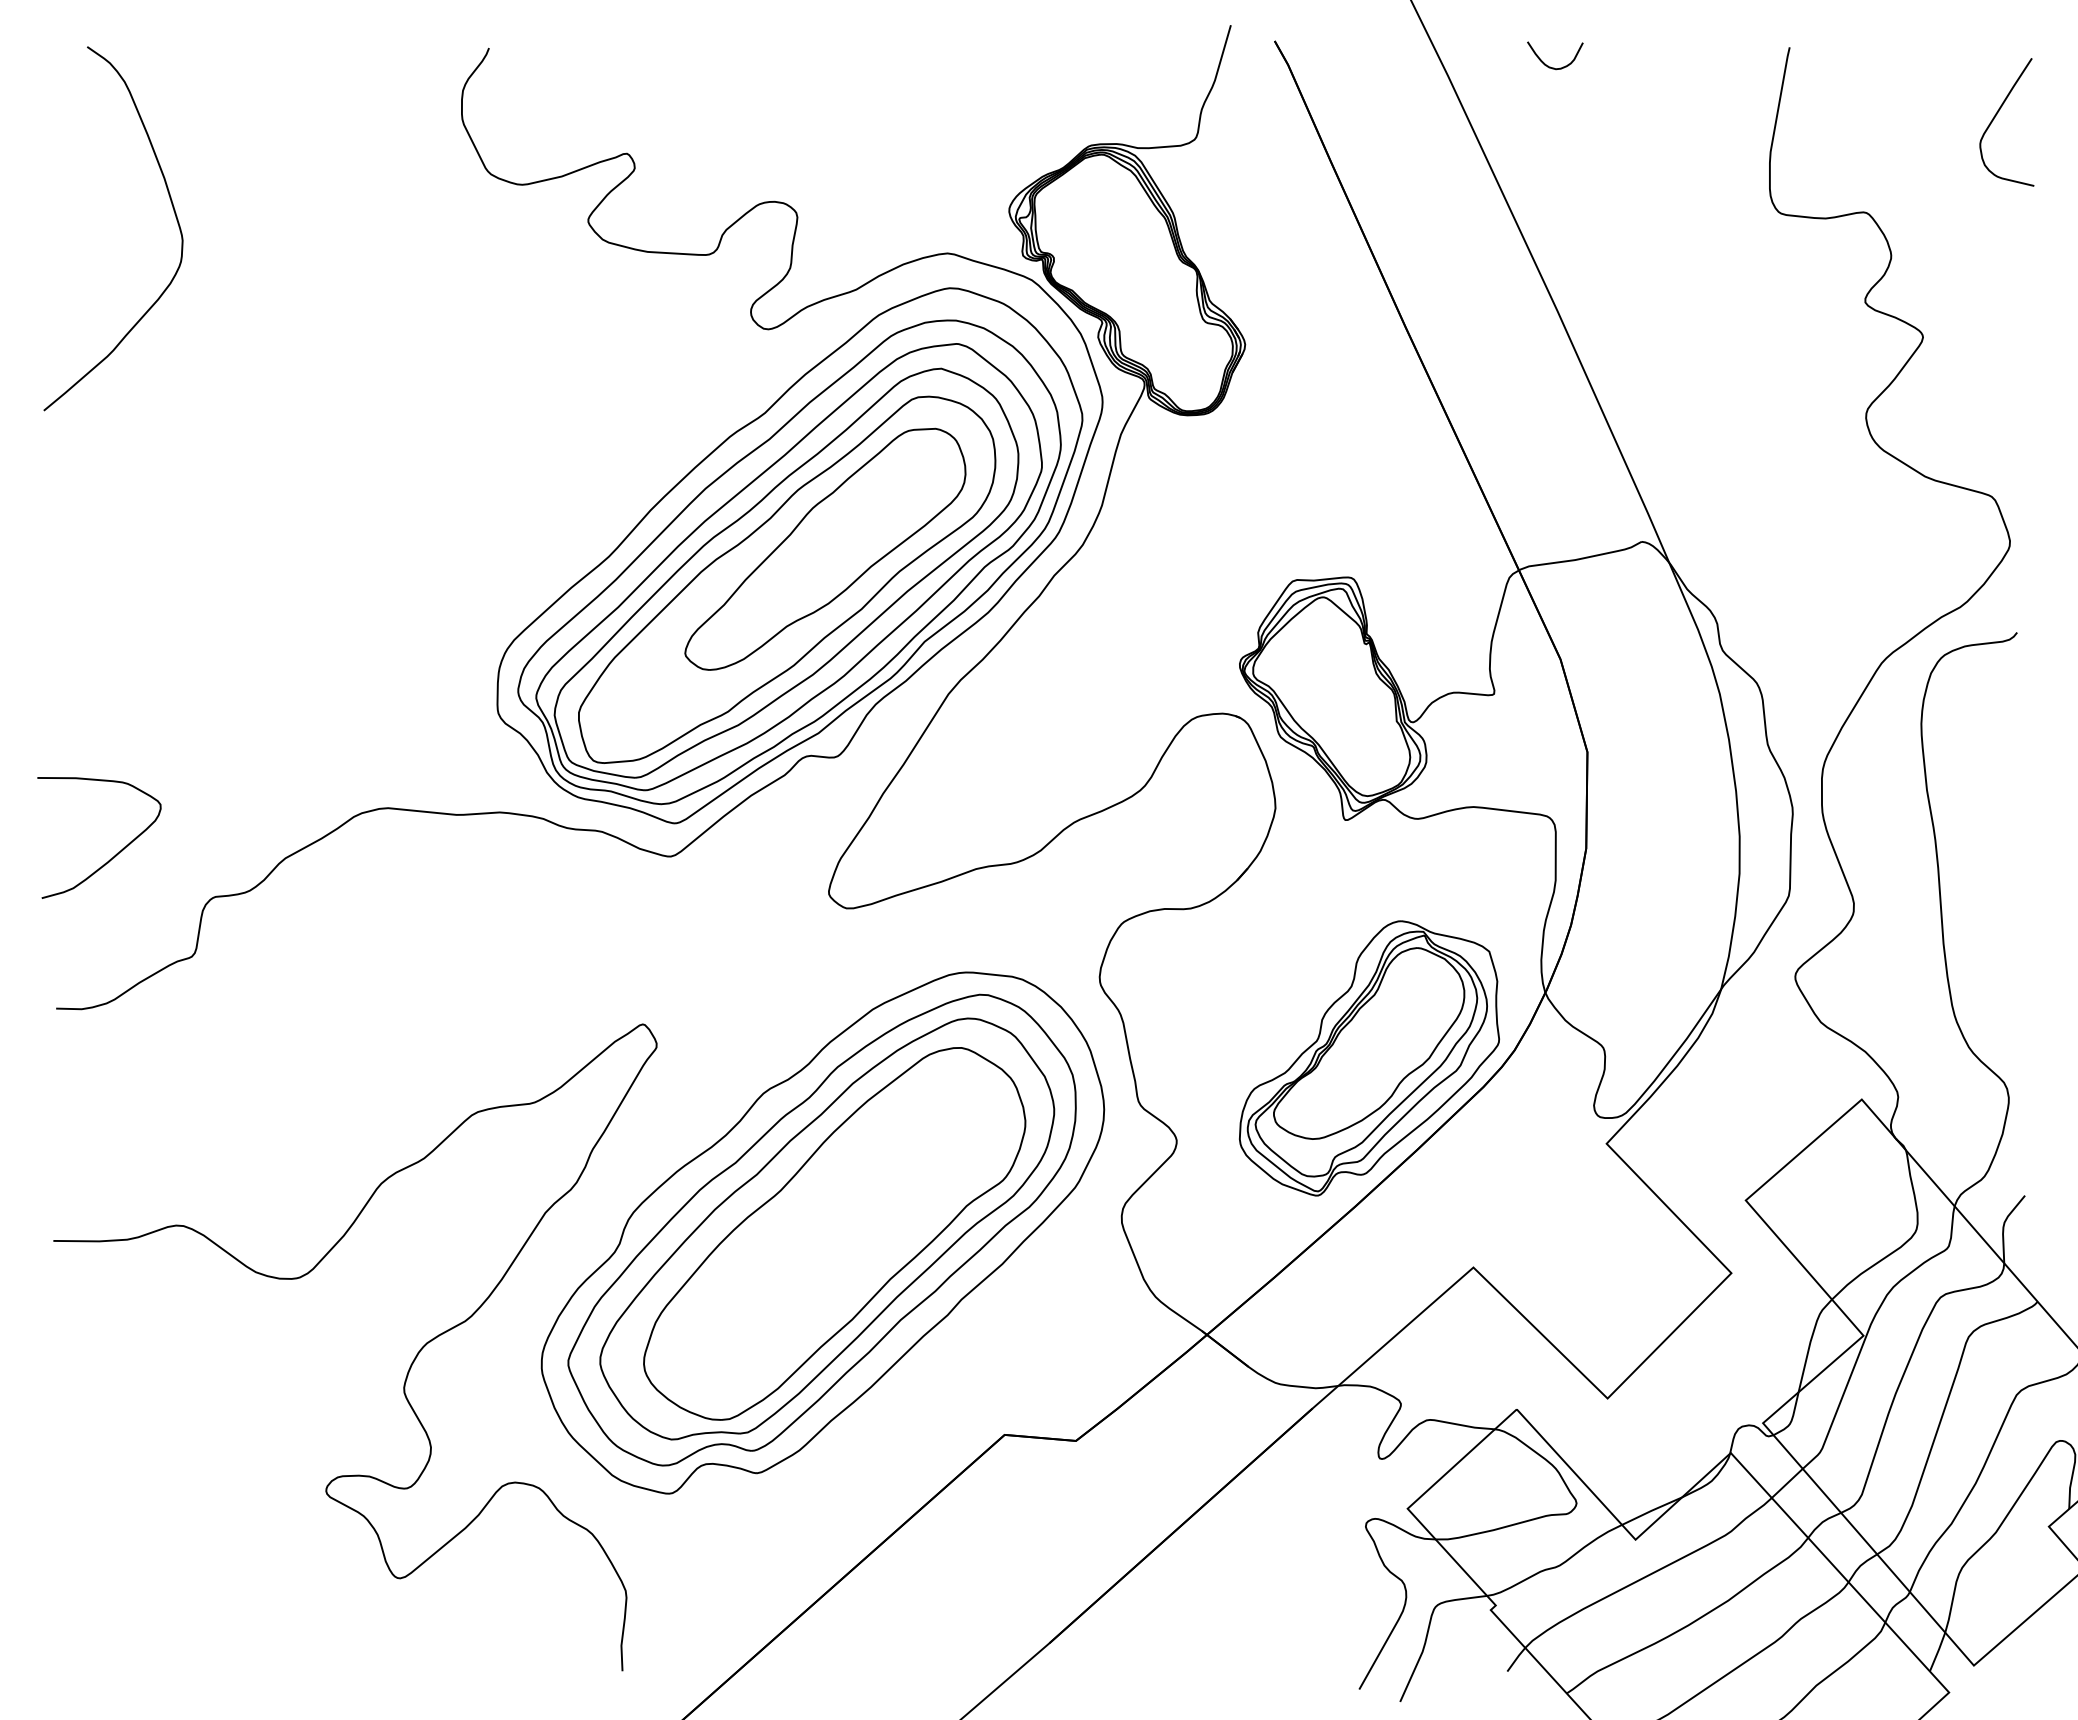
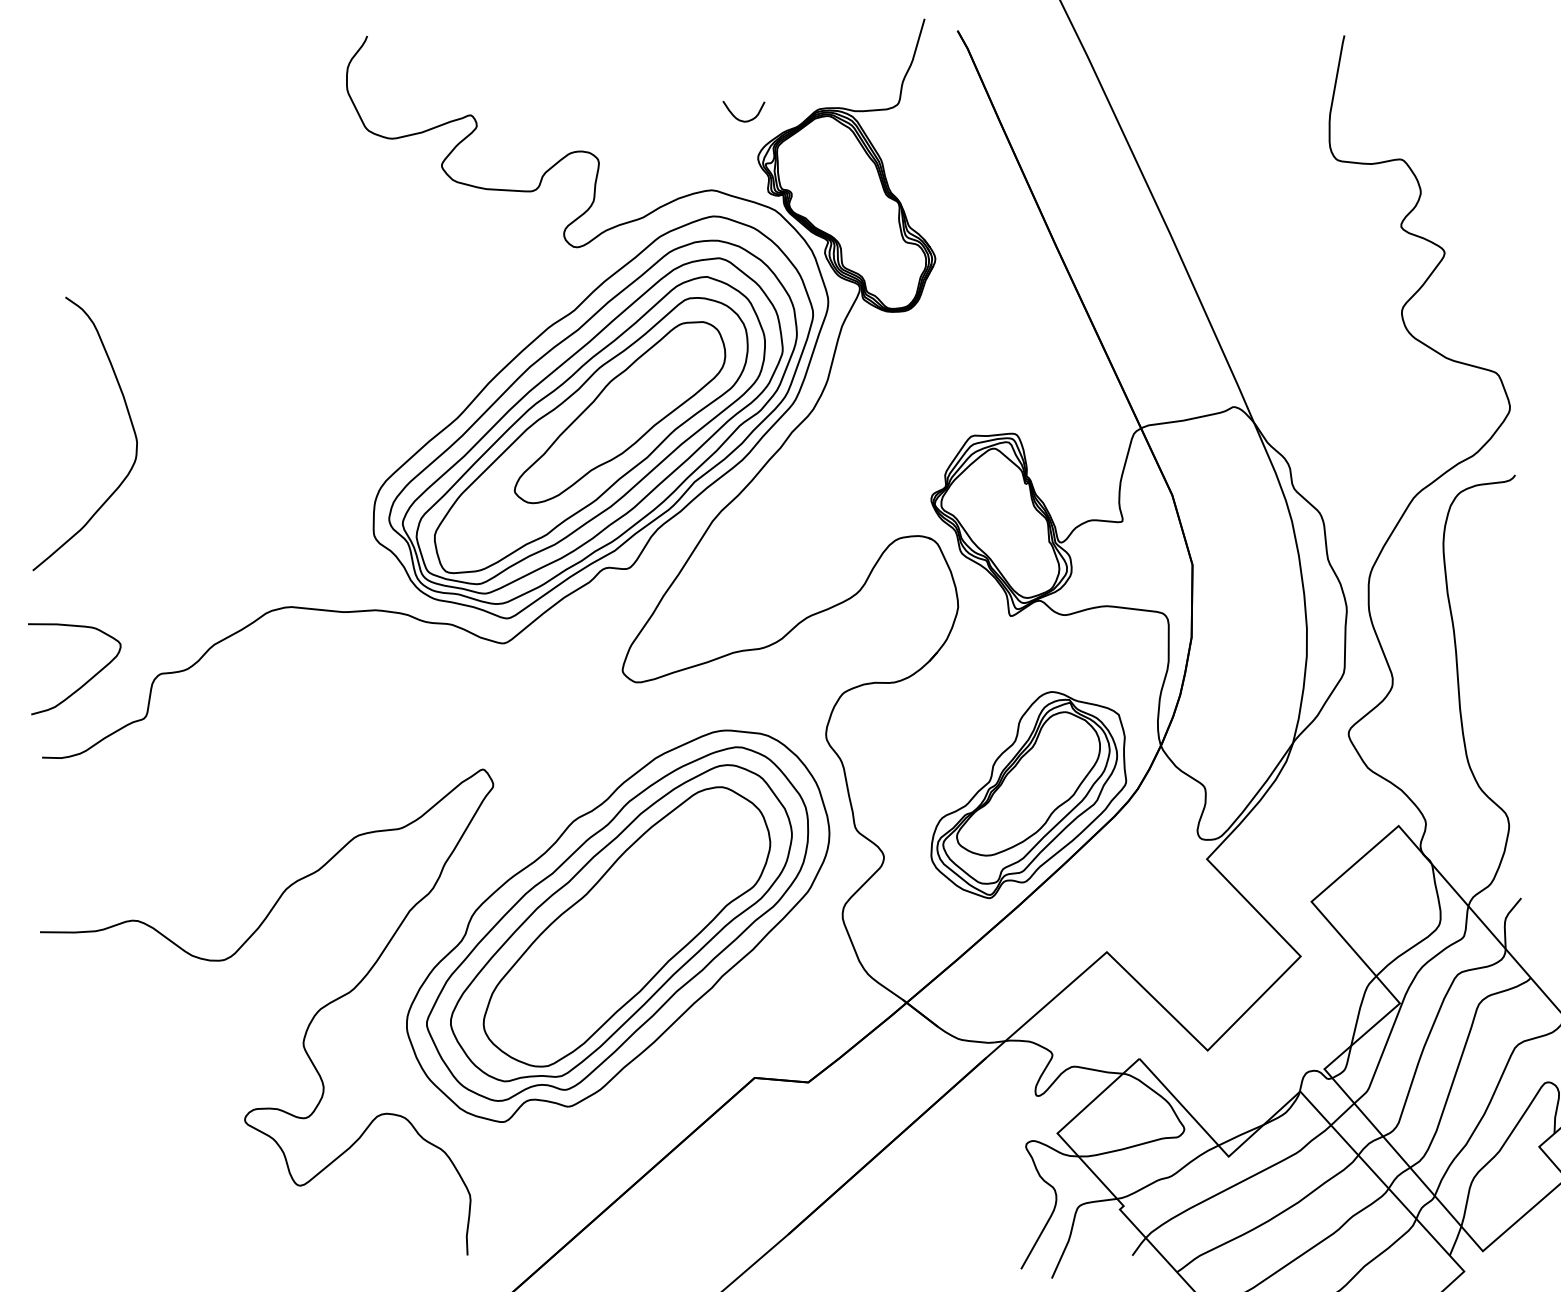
curve: (1554, 67) -> (743, 120), moved
curve: (1996, 116) -> (1499, 87), removed
curve: (173, 211) -> (130, 420), moved
curve: (116, 853) -> (87, 680), moved

